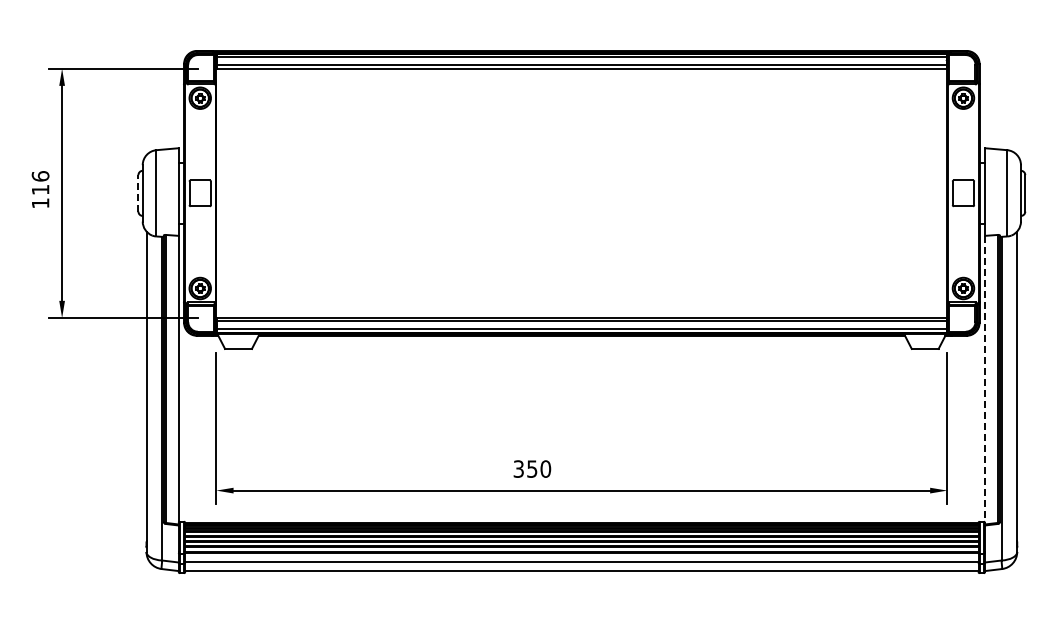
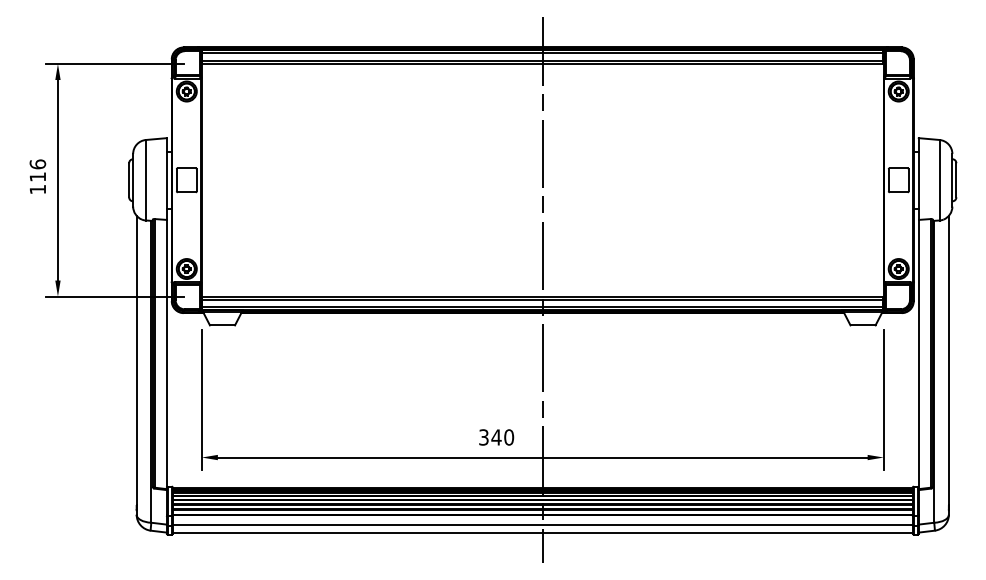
line: (138, 192) -> (129, 179), dashed -> solid
line: (581, 310) -> (542, 289), added
line: (984, 380) -> (918, 354), dashed -> solid
text: (531, 468) -> (495, 436), 350 -> 340

